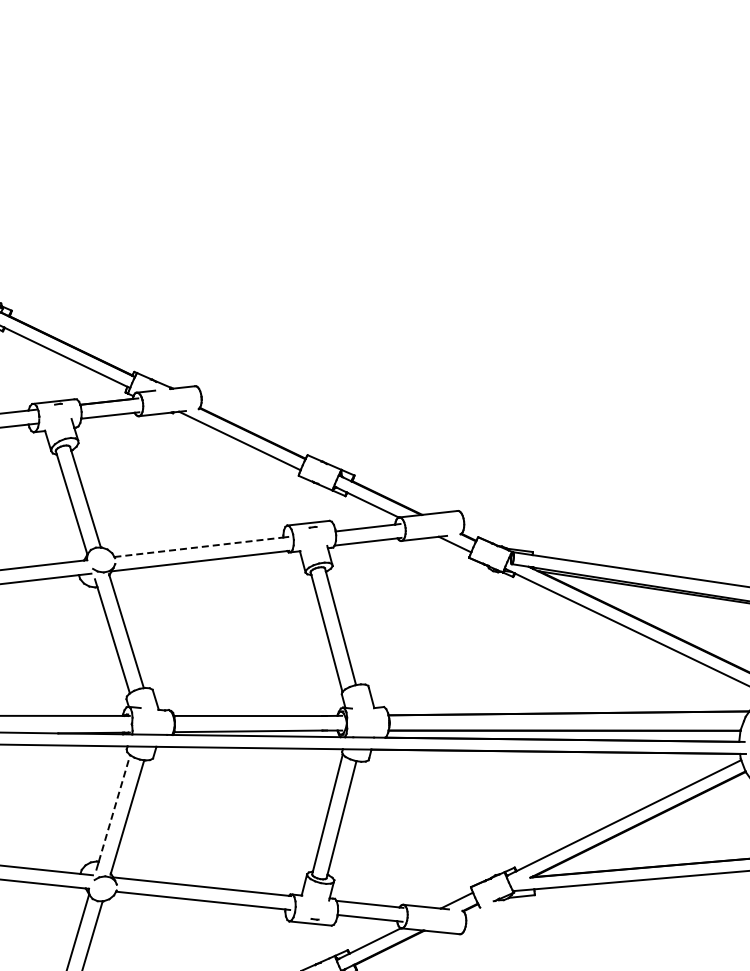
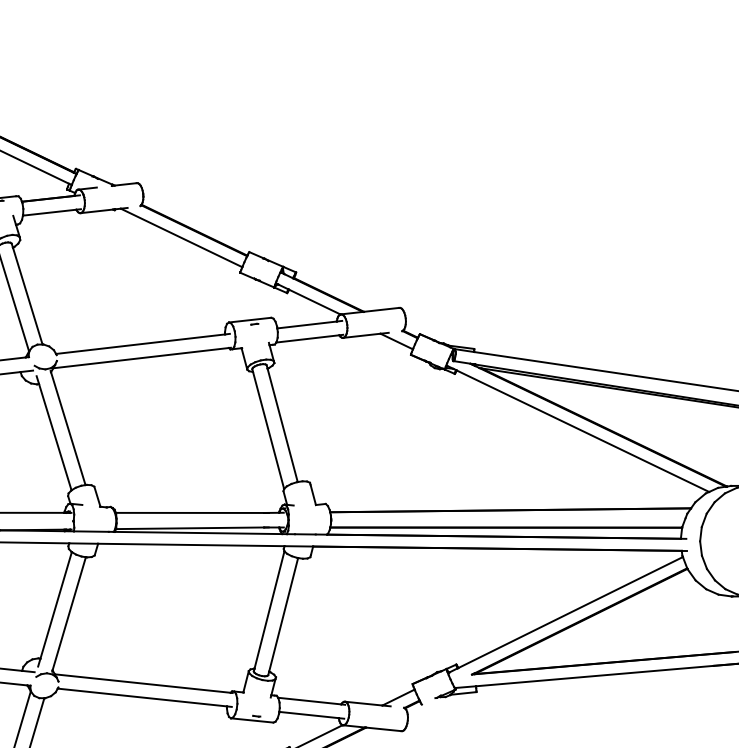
line: (199, 547) -> (141, 344), dashed -> solid
line: (114, 808) -> (56, 605), dashed -> solid

